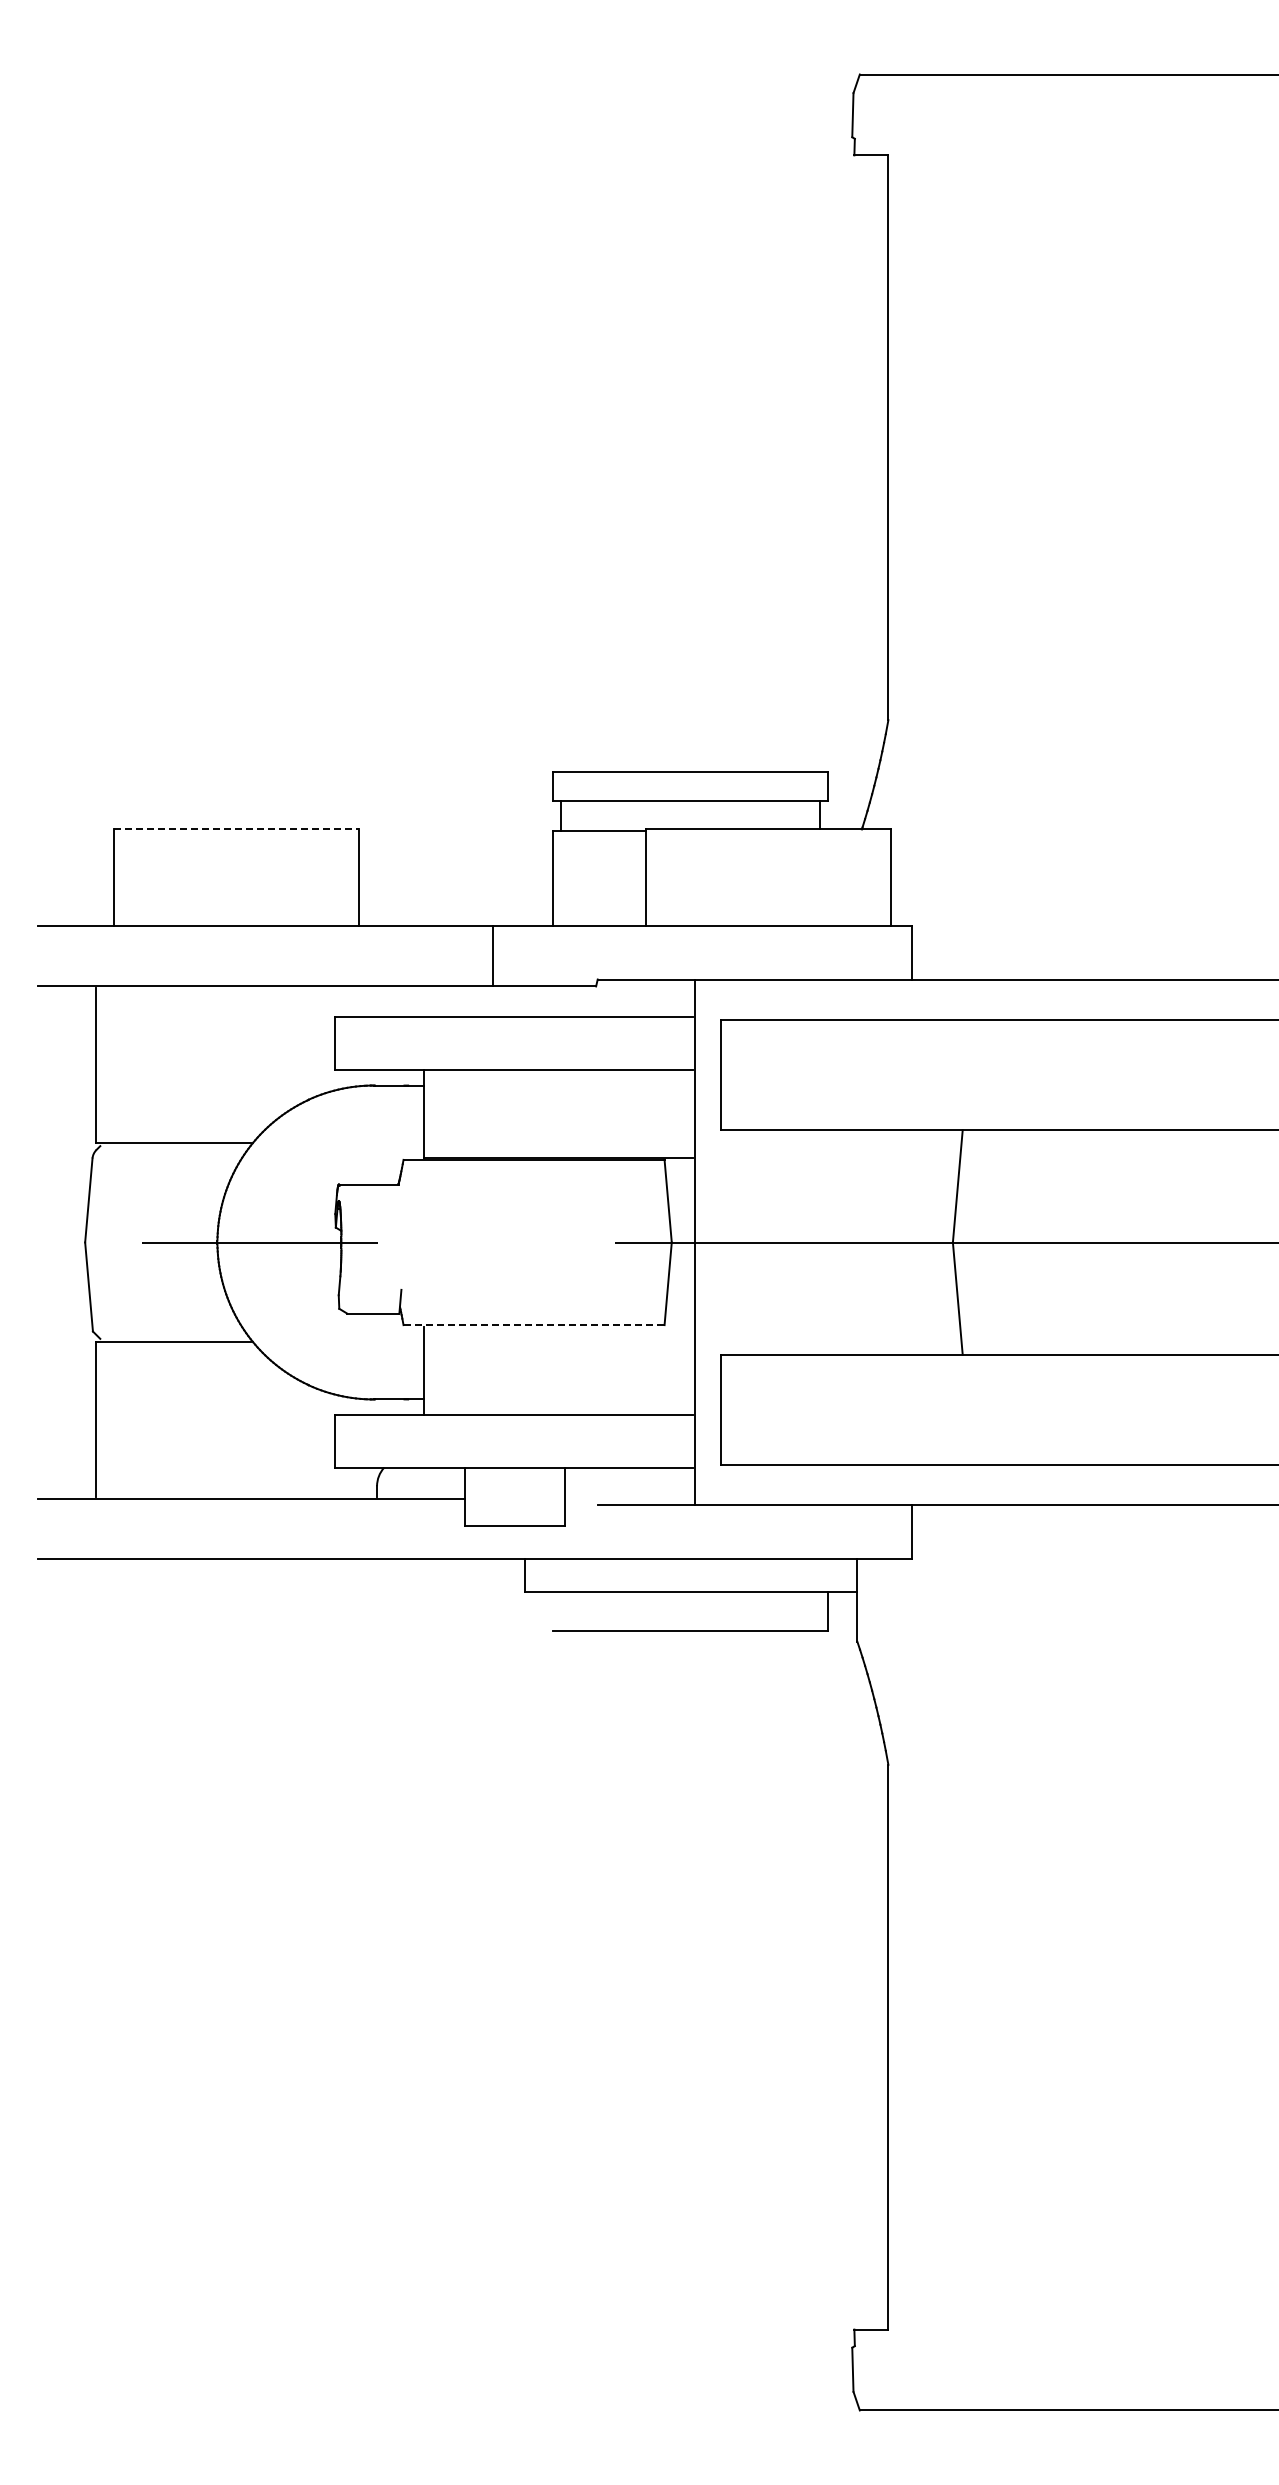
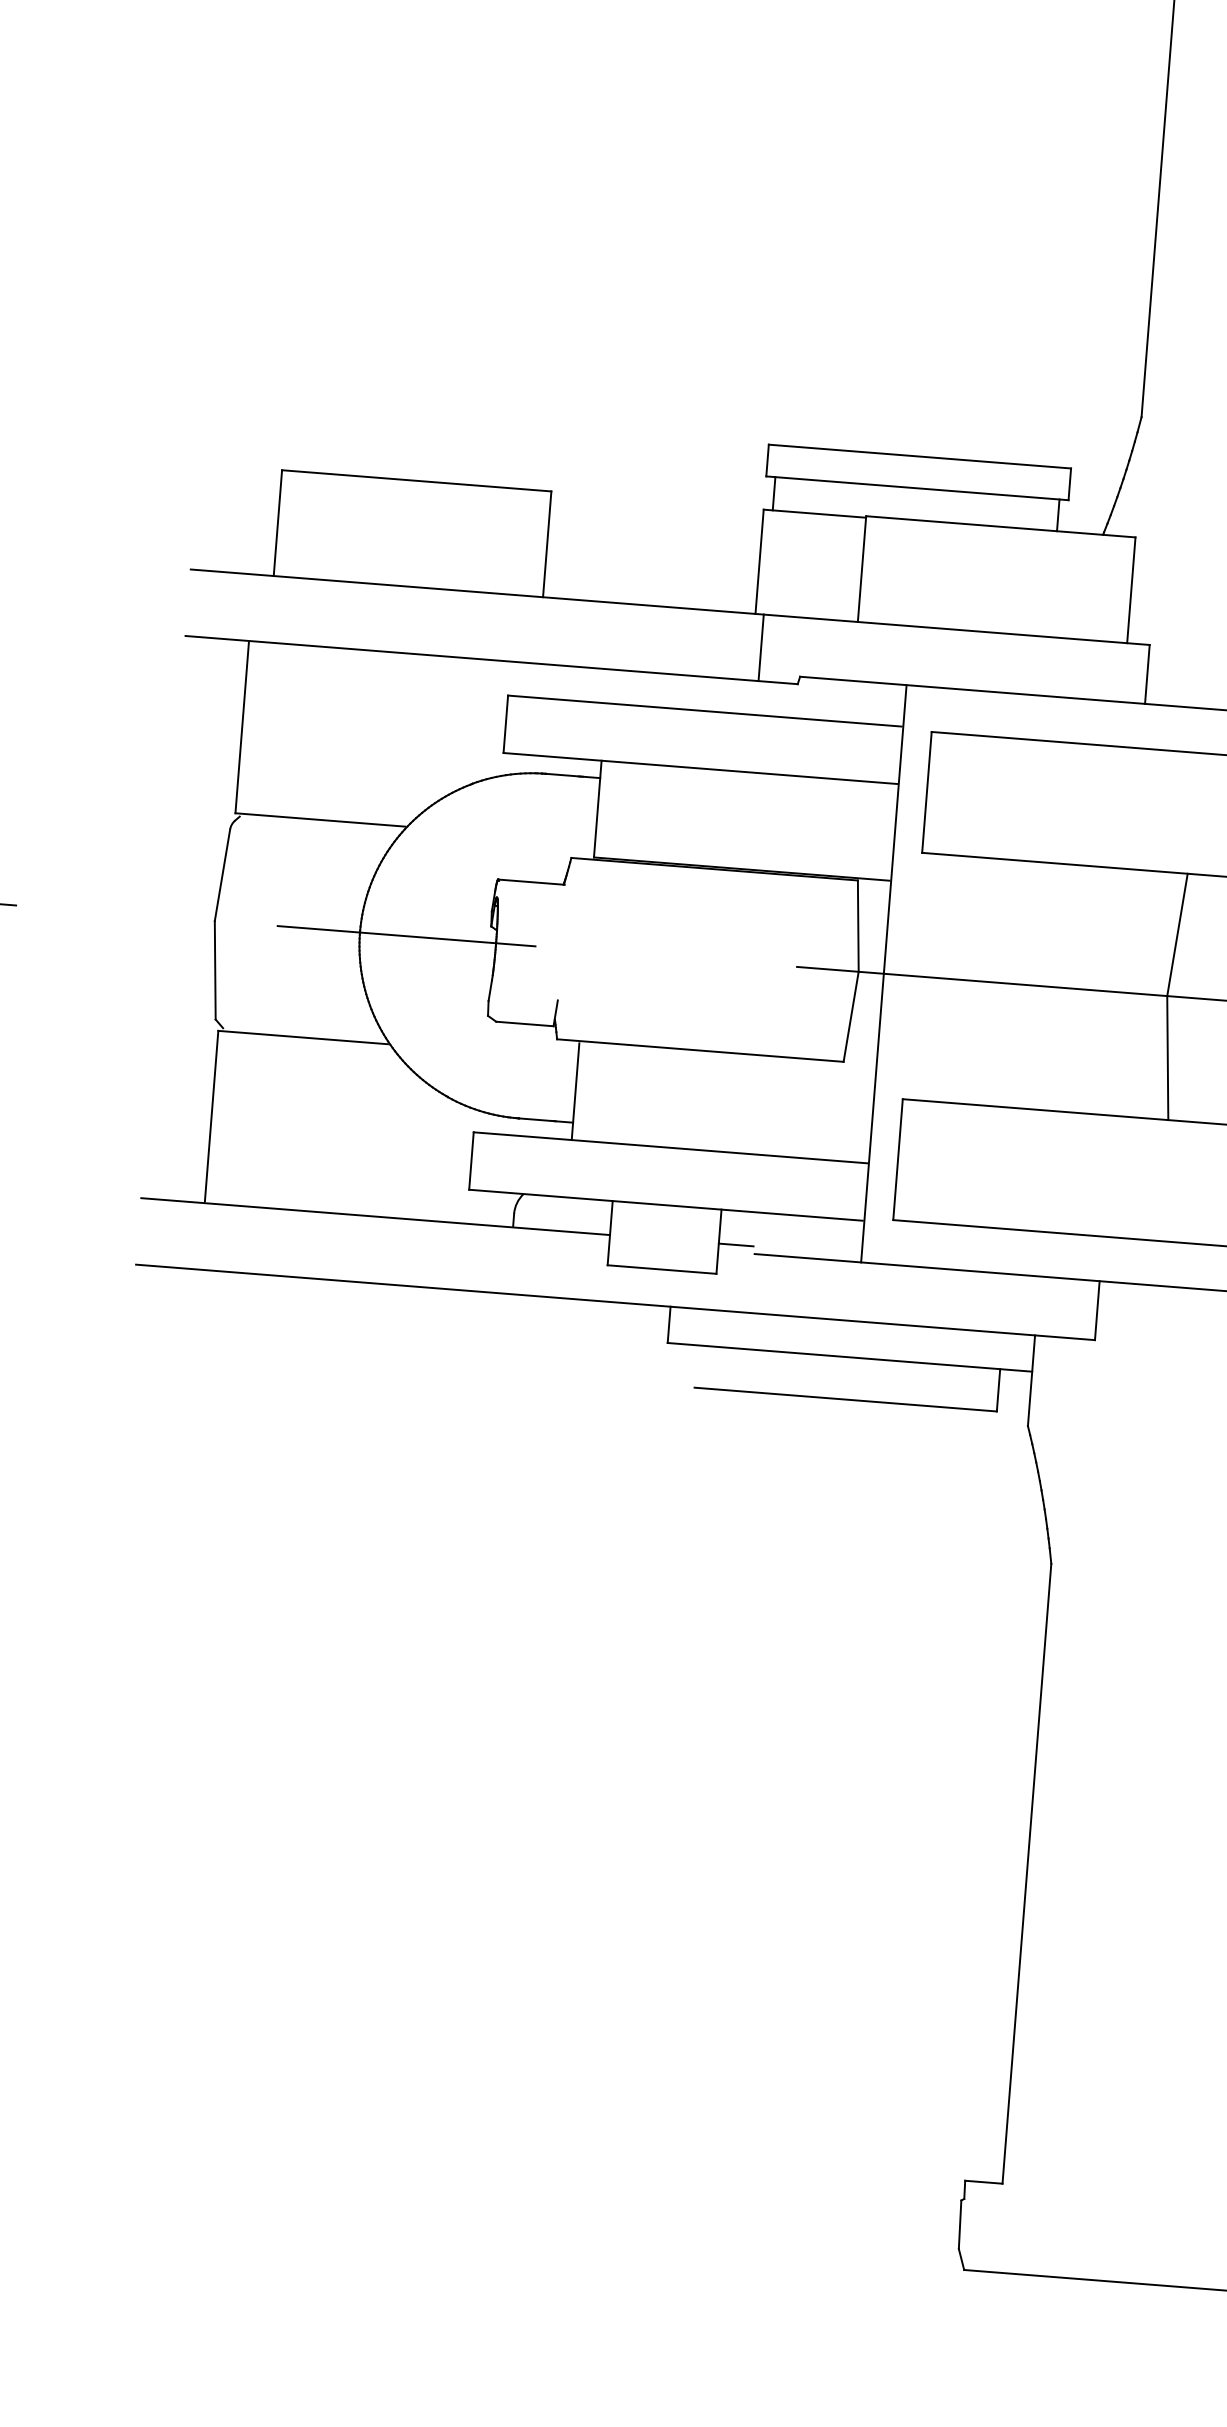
line: (236, 829) -> (416, 480), dashed -> solid
line: (493, 955) -> (761, 647), moved
line: (534, 1325) -> (700, 1051), dashed -> solid
line: (580, 1498) -> (736, 1244), added

